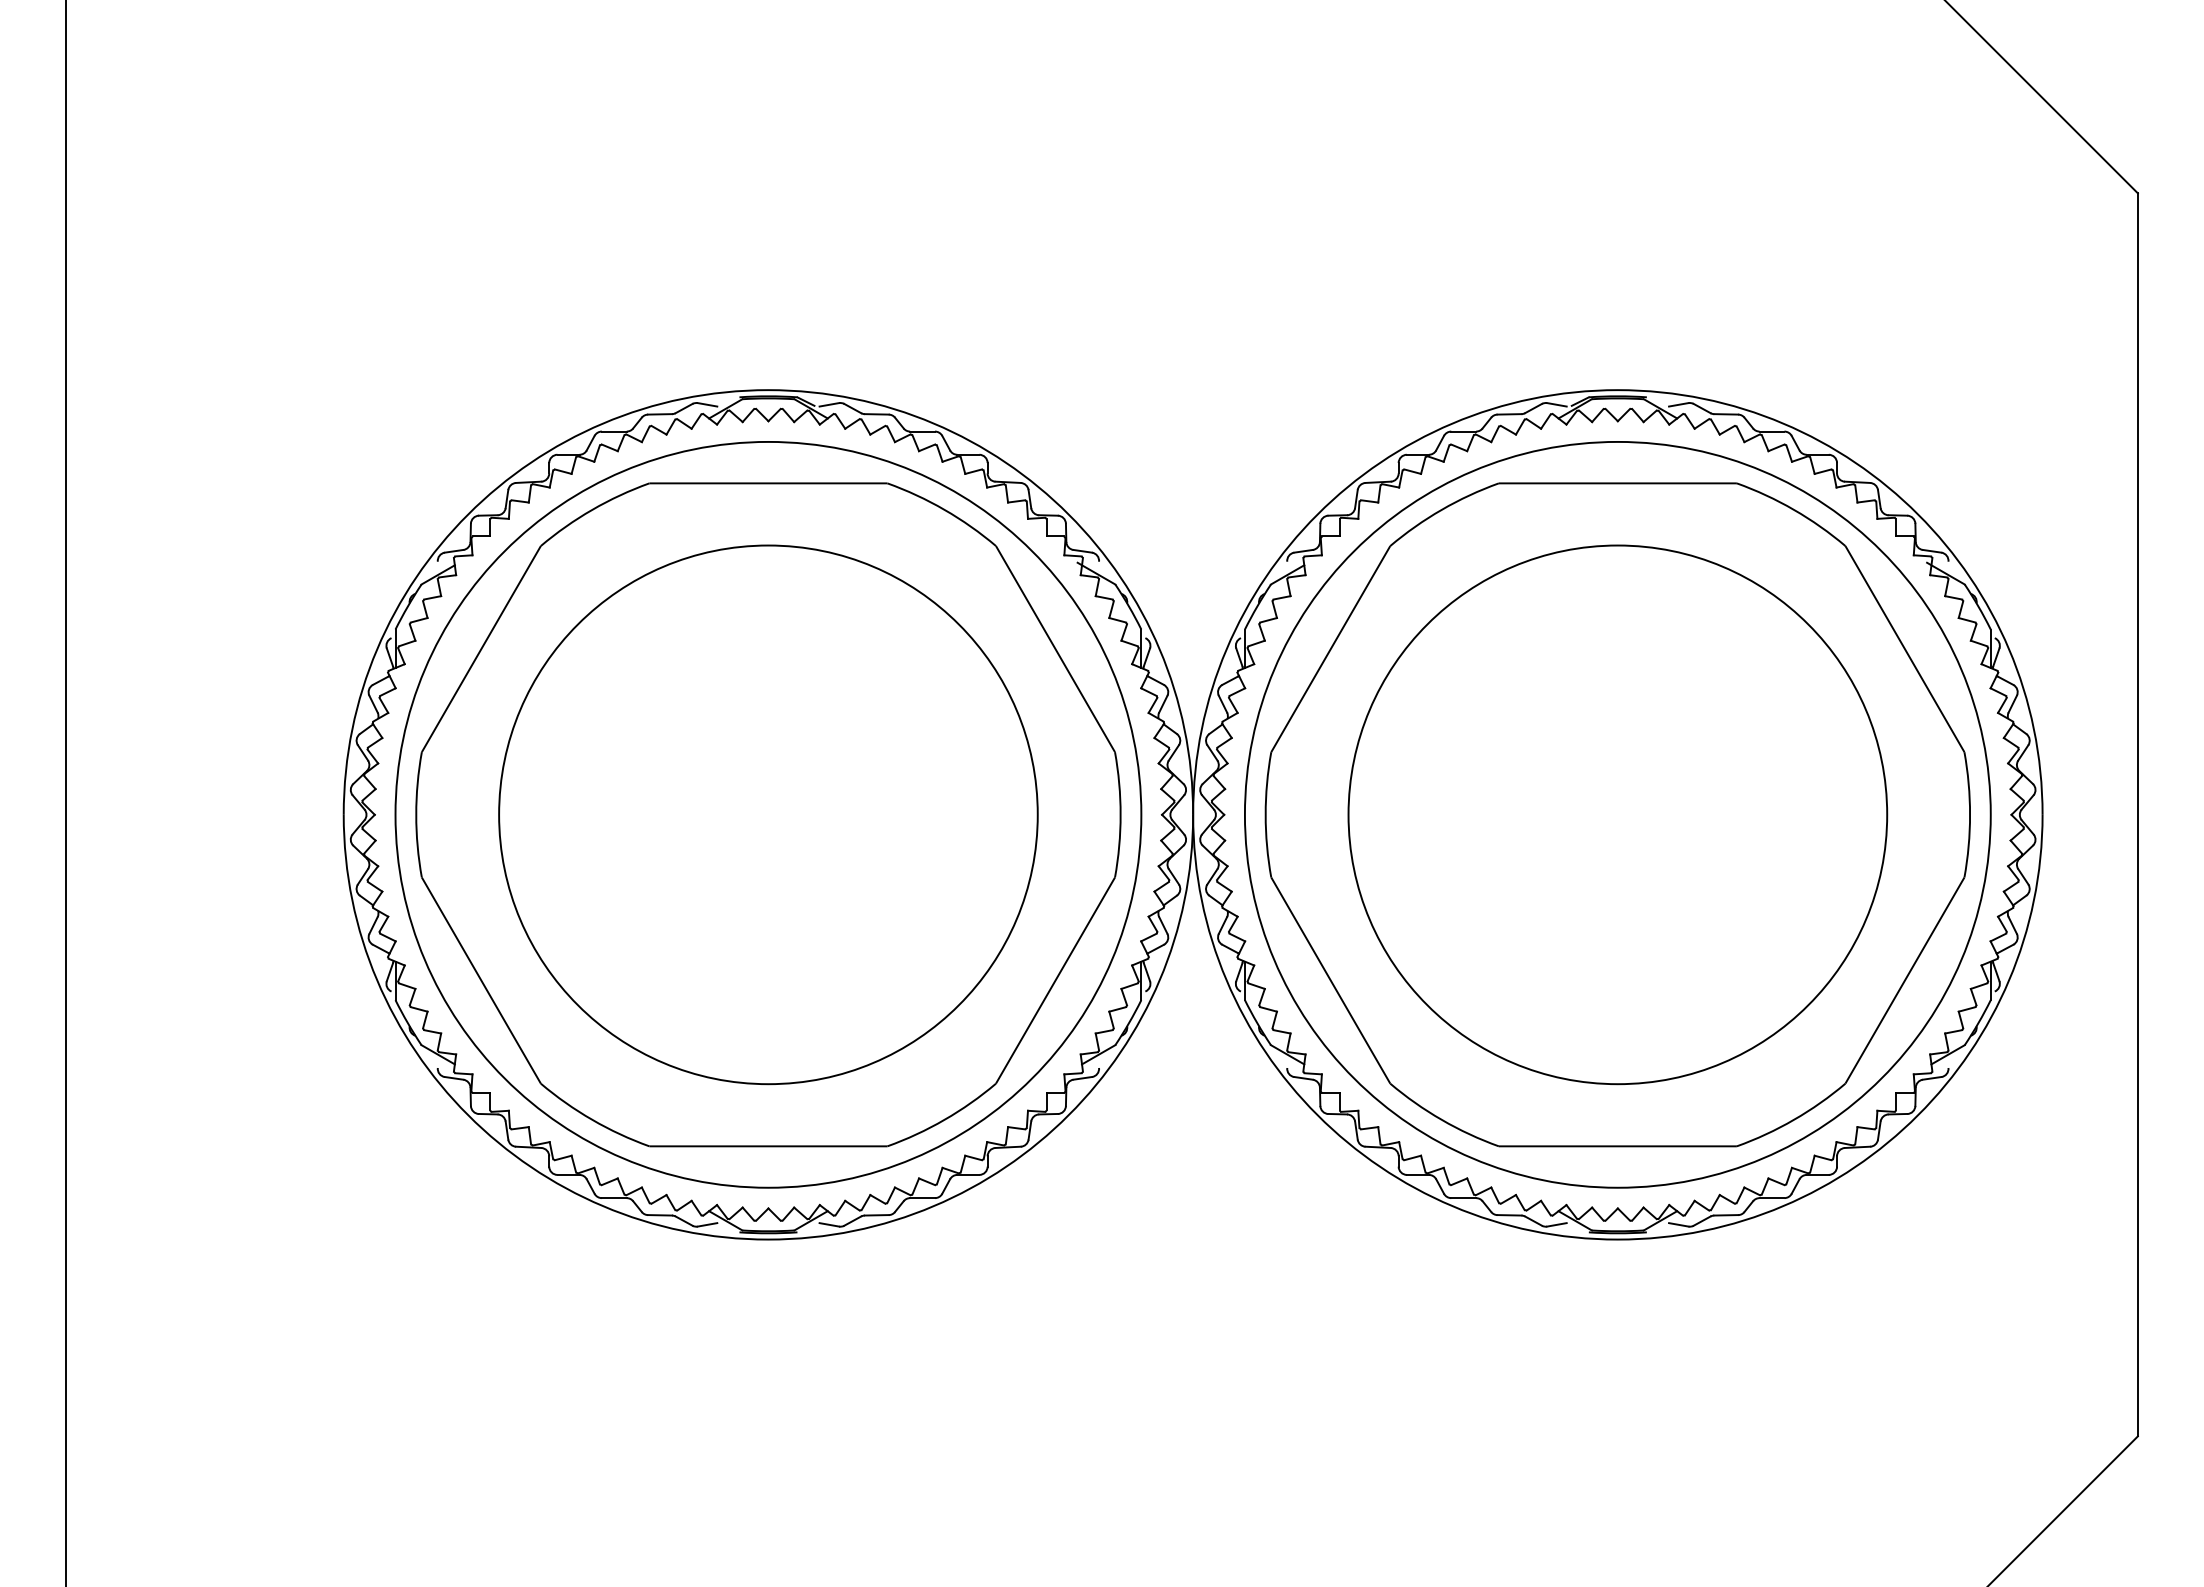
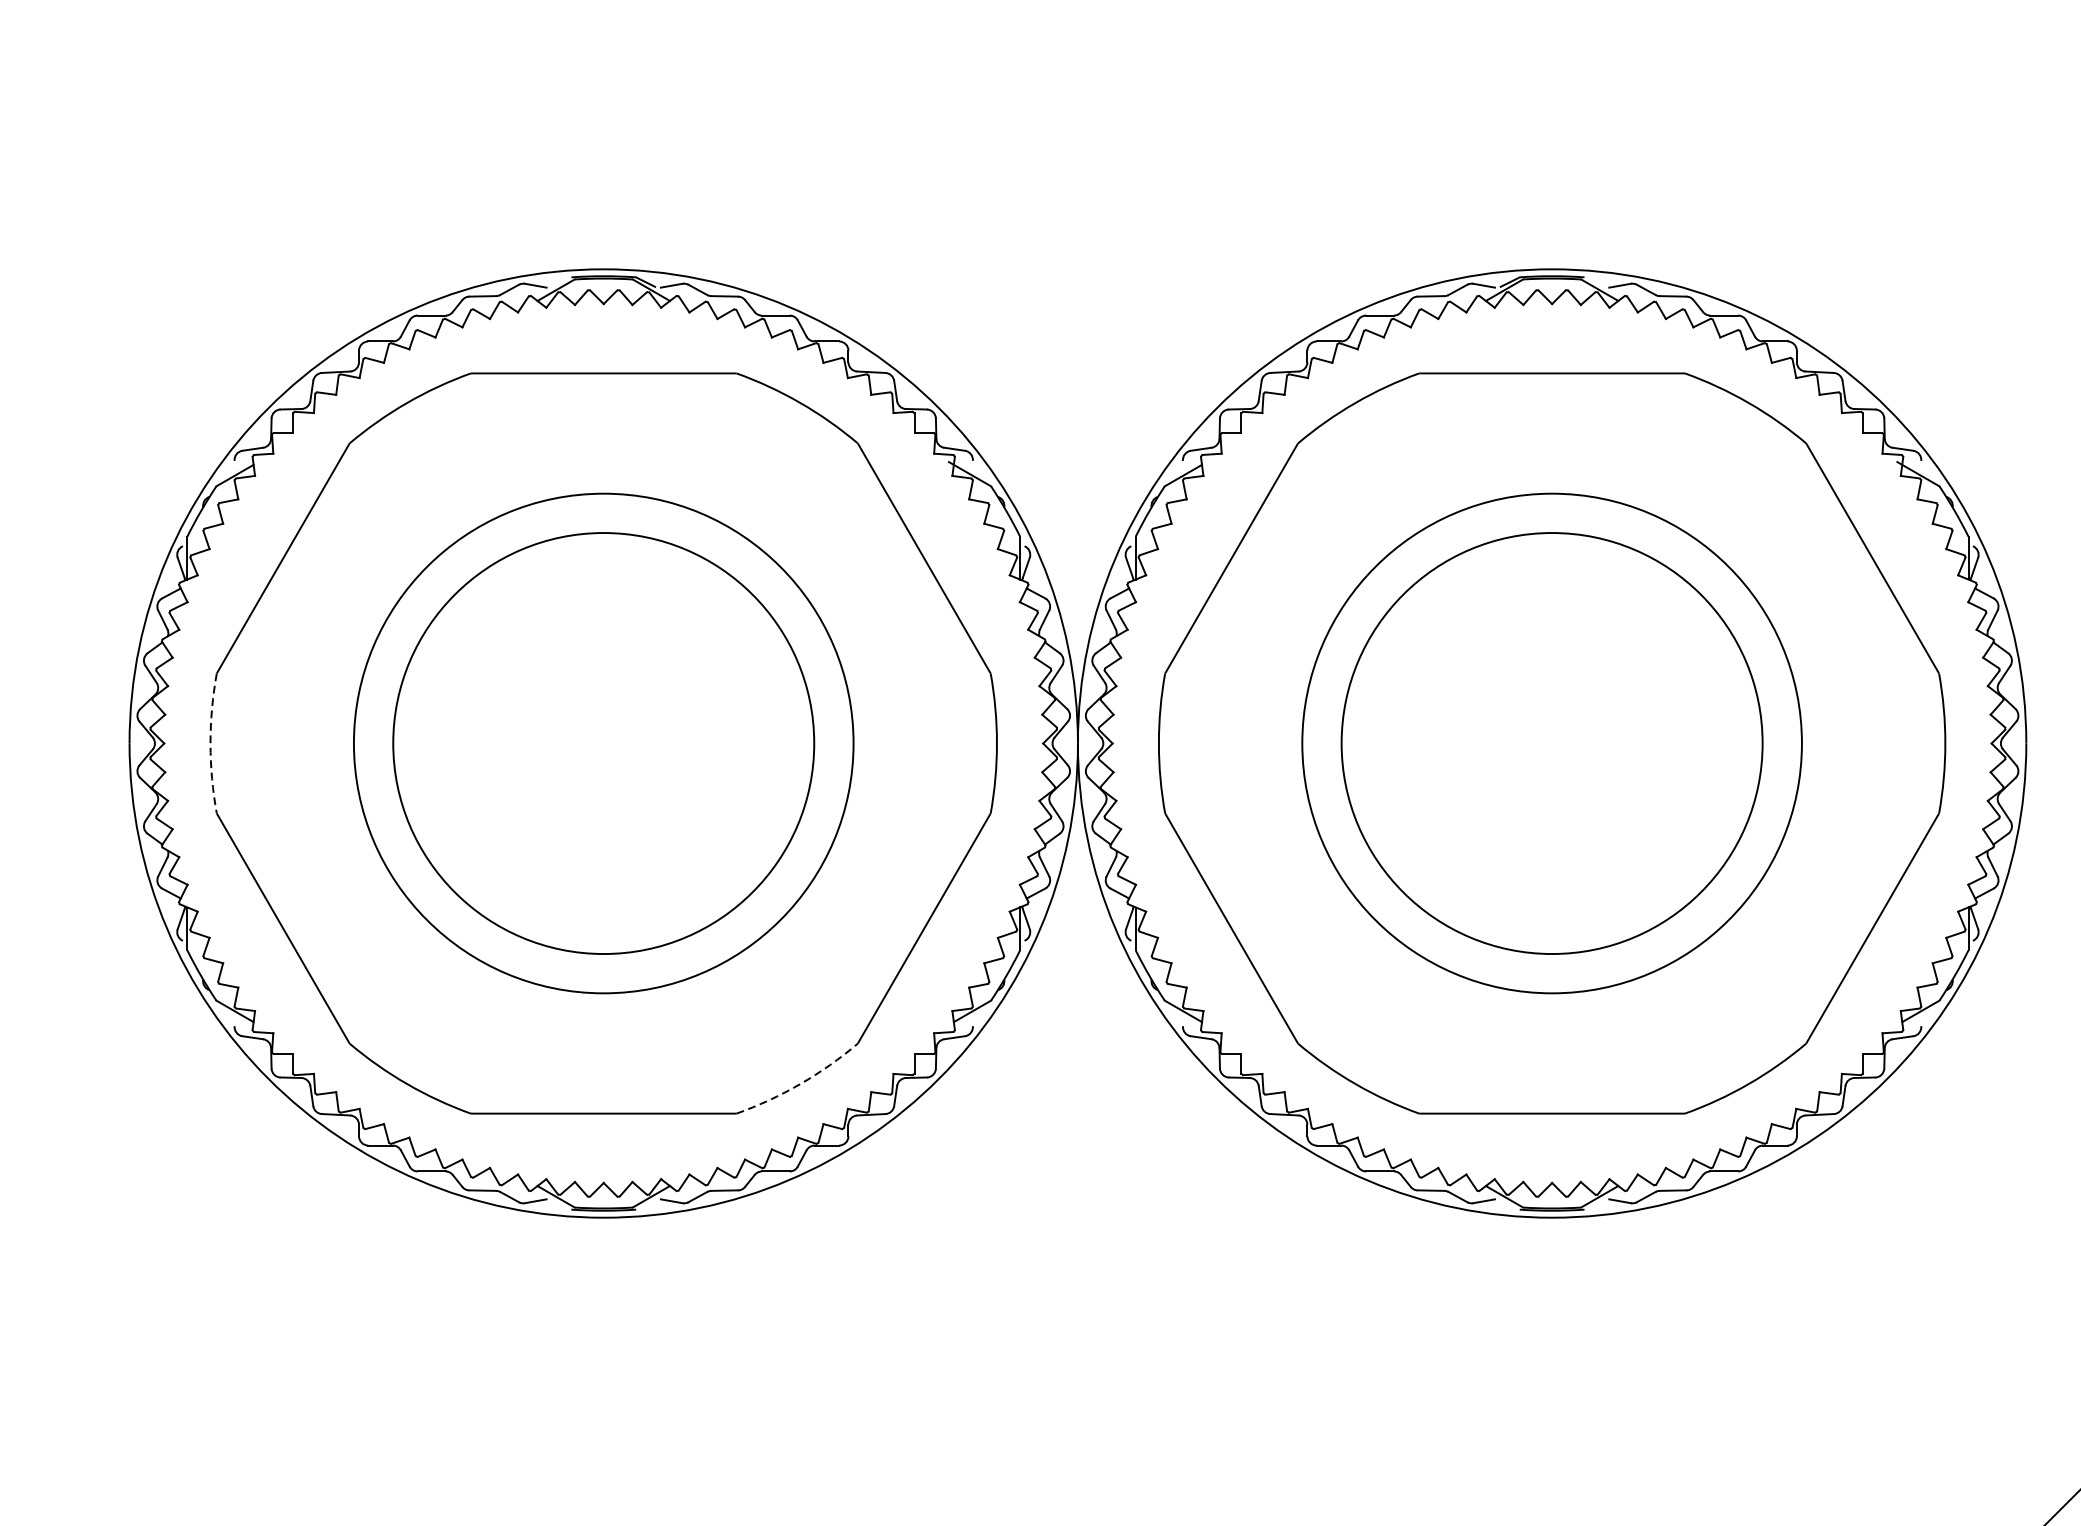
arc: (416, 814) -> (210, 743), solid -> dashed
circle: (768, 814) -> (603, 743), size x0.6
circle: (768, 814) -> (603, 743), size x0.7
circle: (1617, 814) -> (1551, 743), size x0.6
circle: (1617, 814) -> (1551, 743), size x0.7
arc: (944, 1119) -> (800, 1083), solid -> dashed

